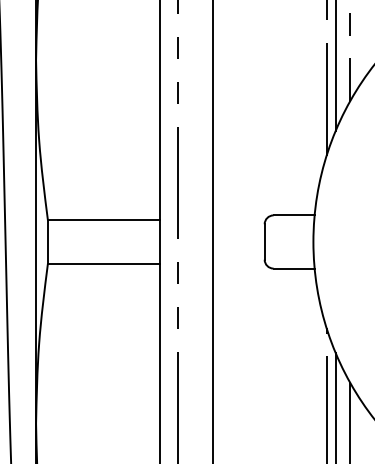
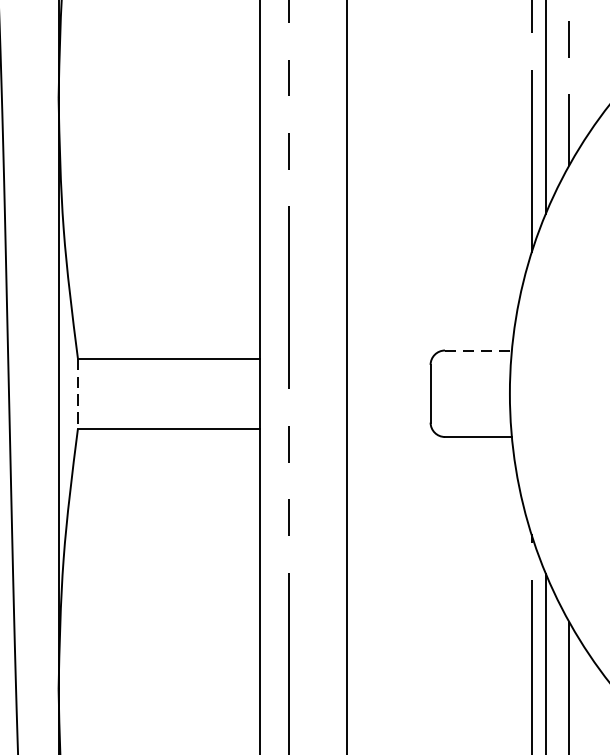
line: (294, 215) -> (479, 350), solid -> dashed
line: (47, 242) -> (77, 394), solid -> dashed

